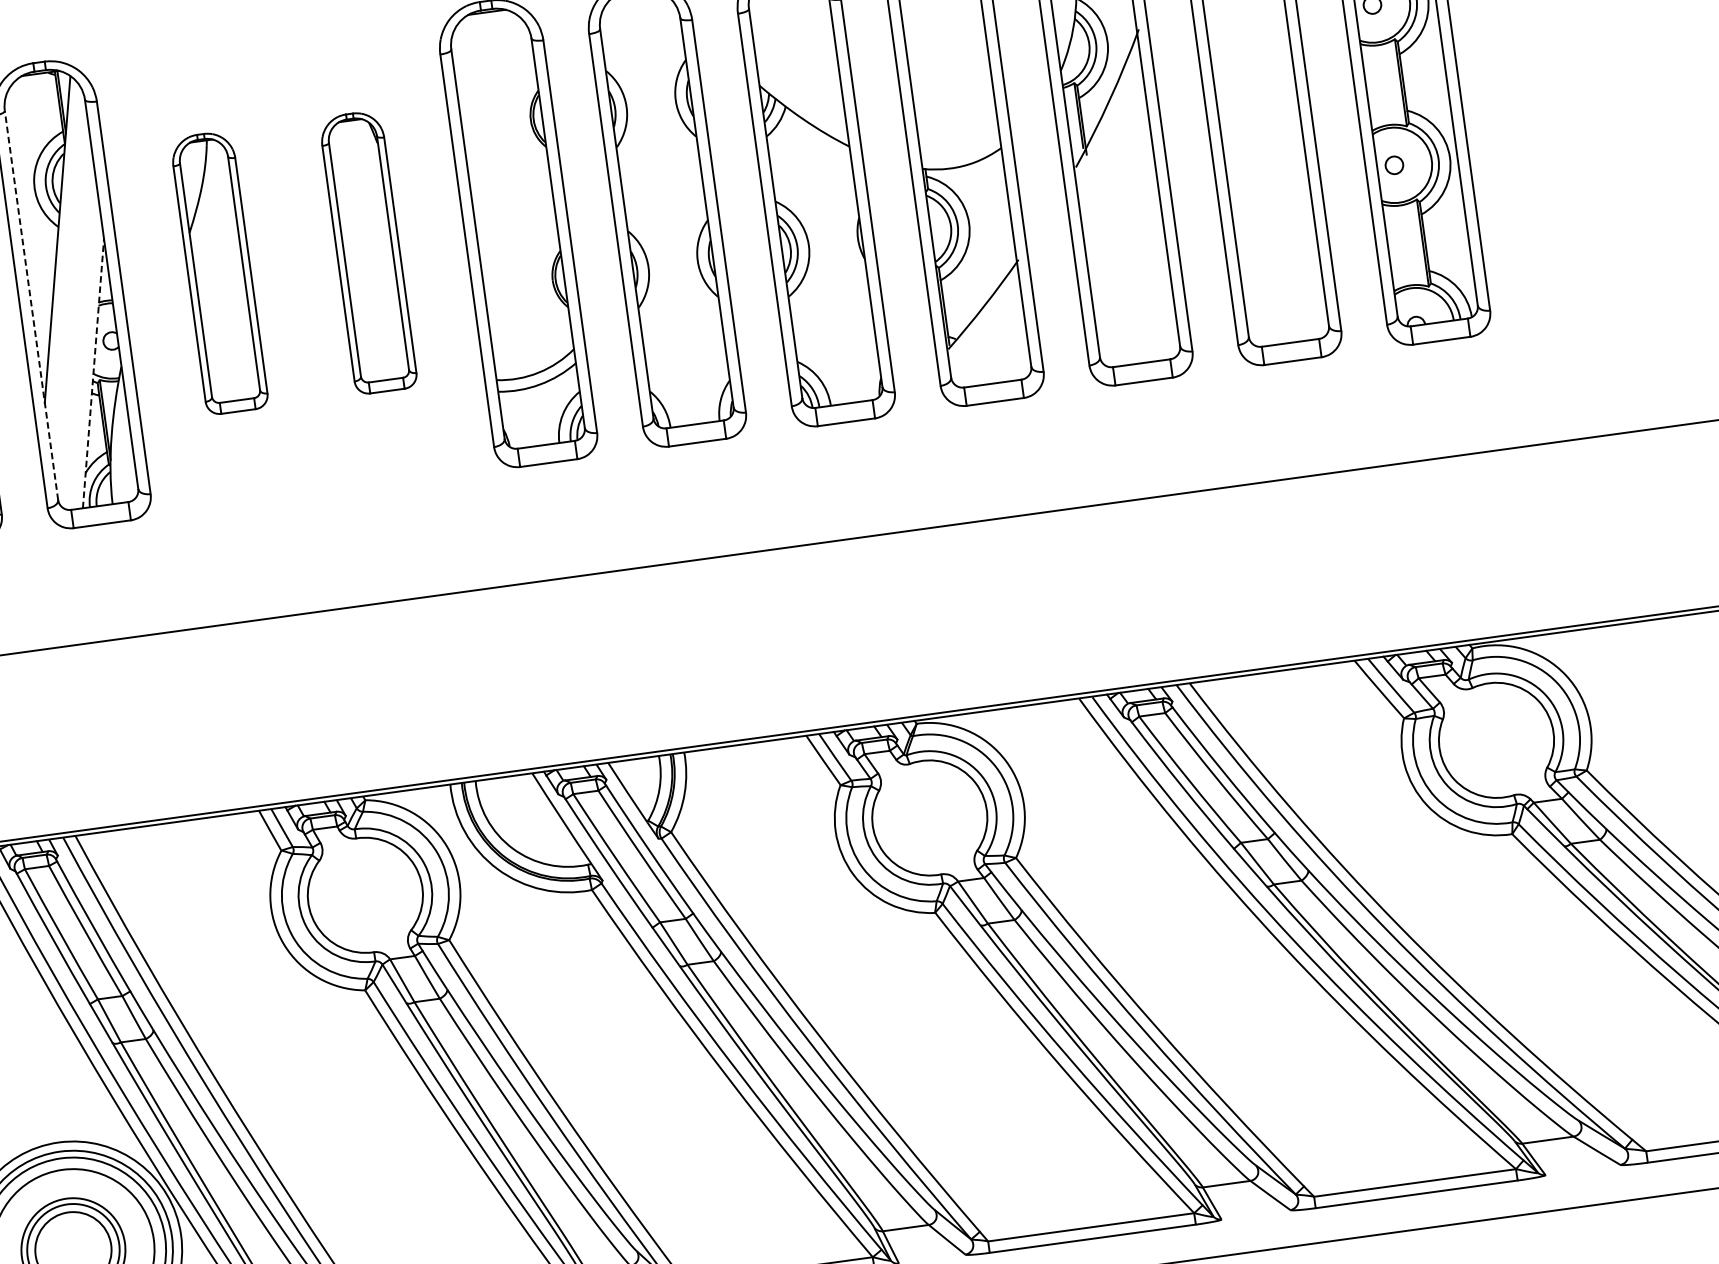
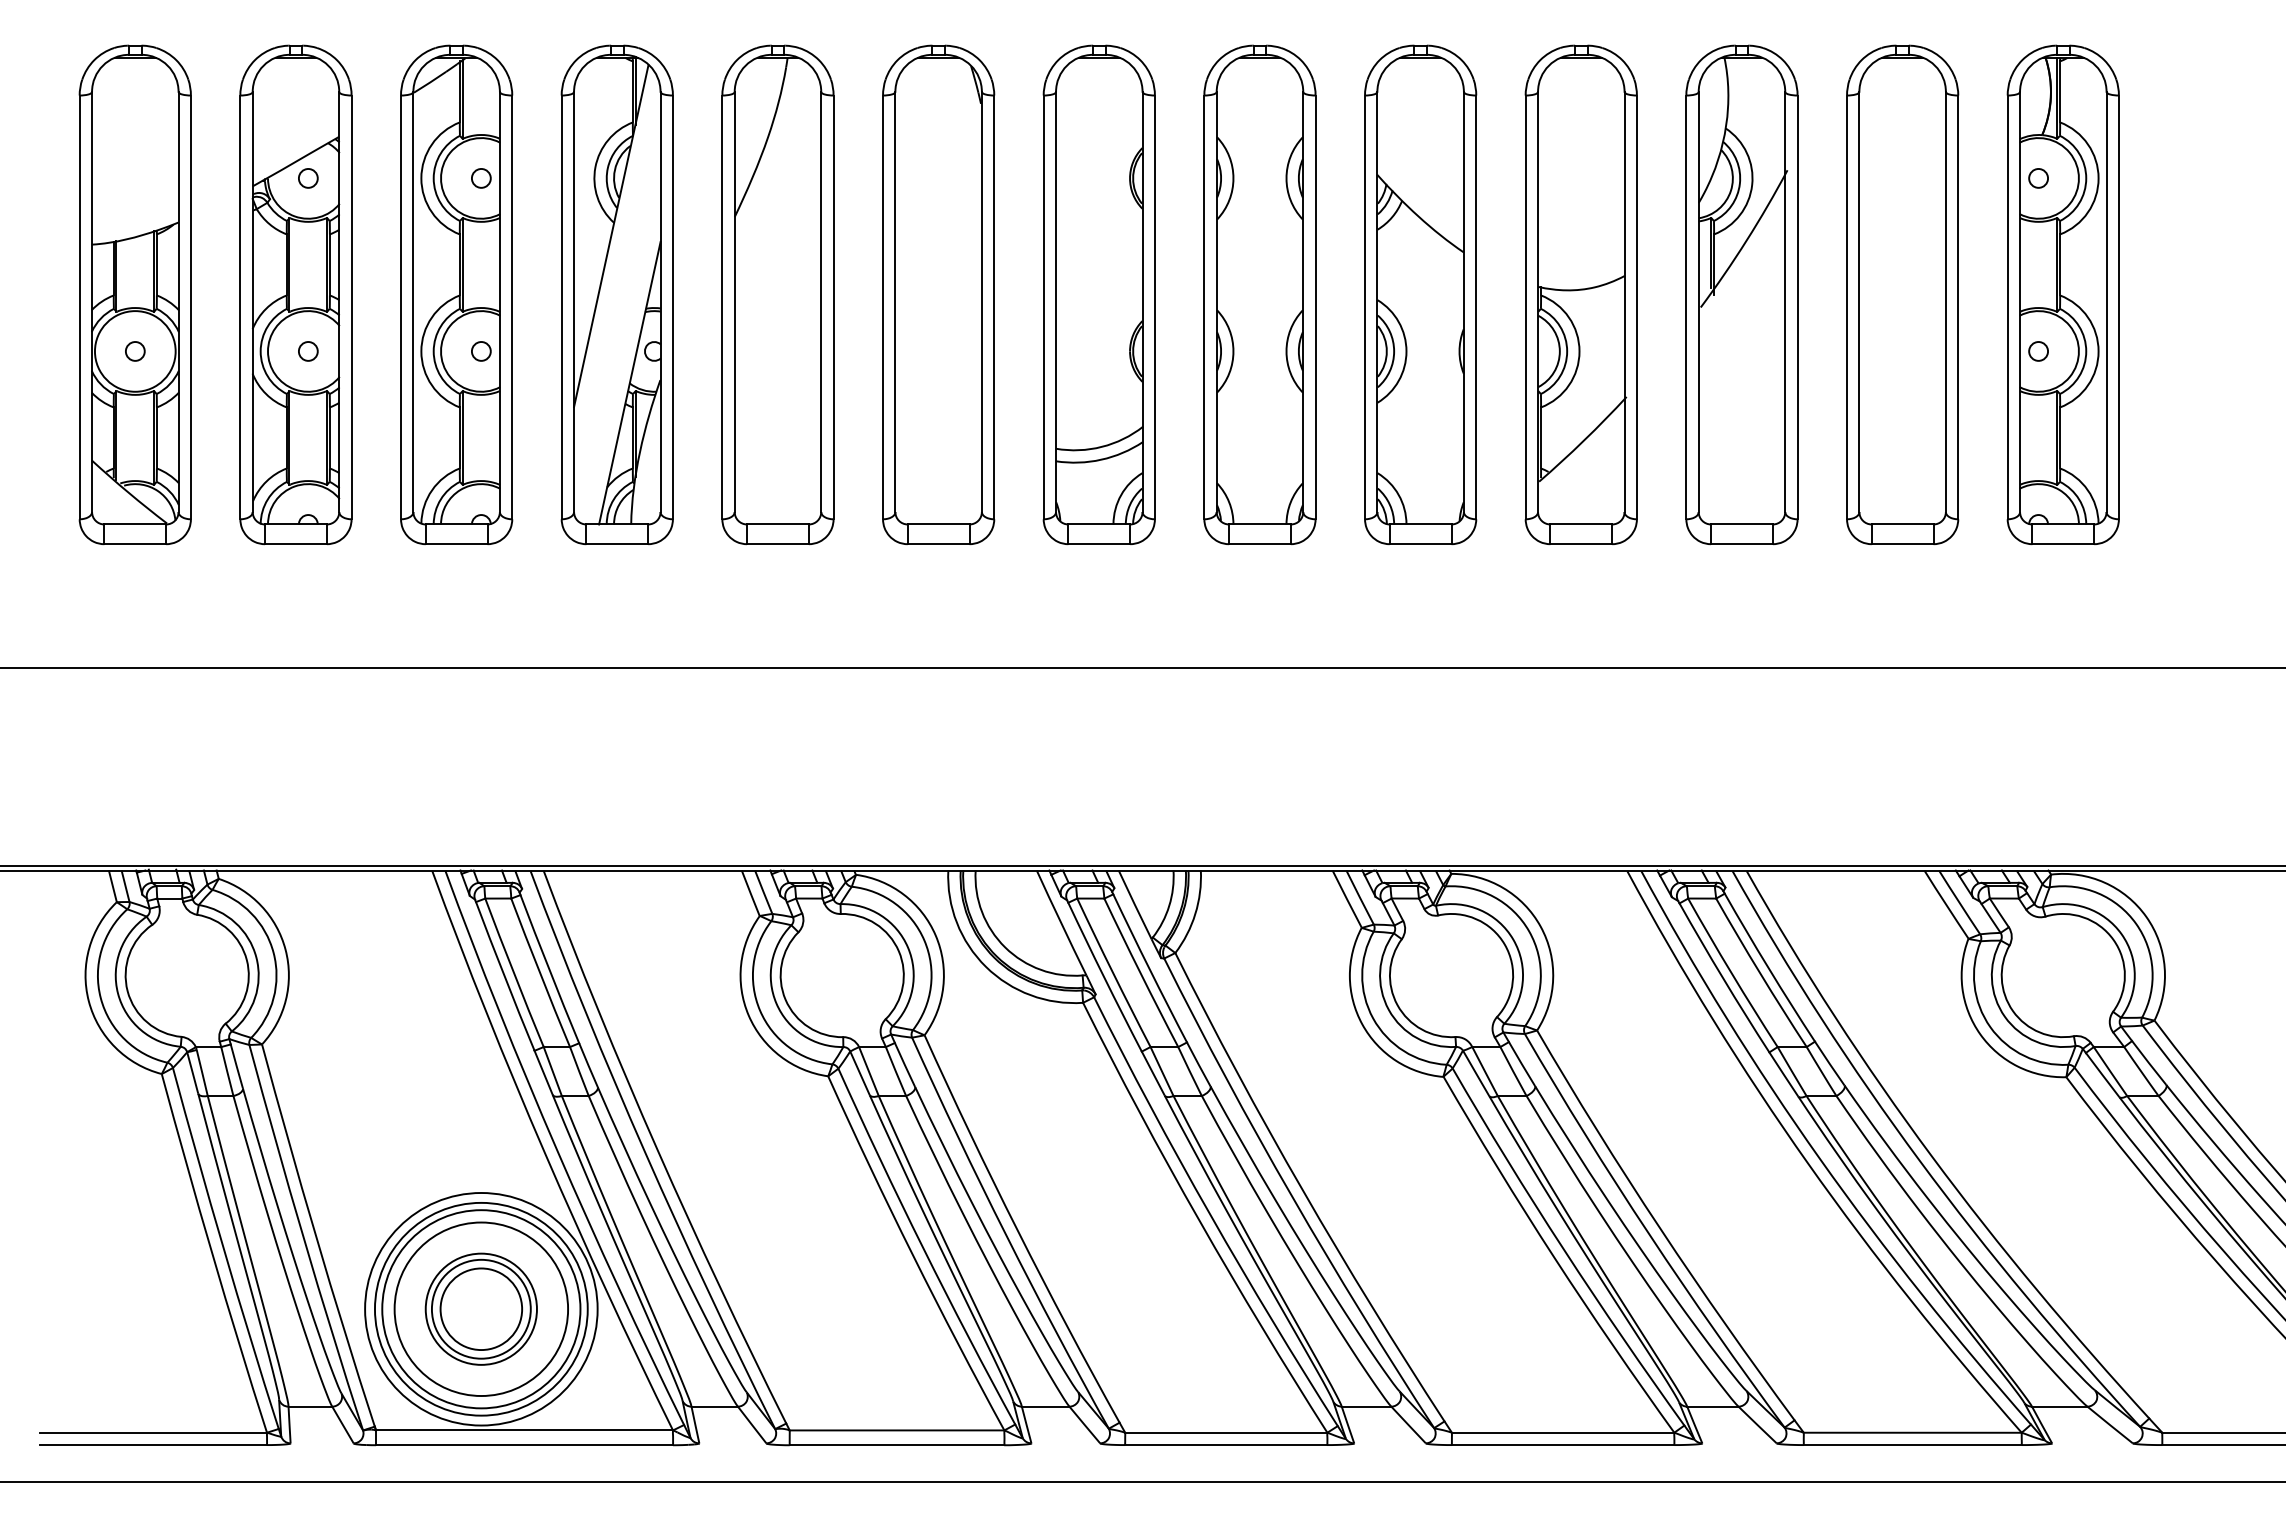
part: (368, 252) -> (938, 294), size x1.67
part: (219, 272) -> (777, 294), size x1.67
line: (31, 304) -> (574, 301), dashed -> solid
line: (93, 373) -> (629, 383), dashed -> solid

